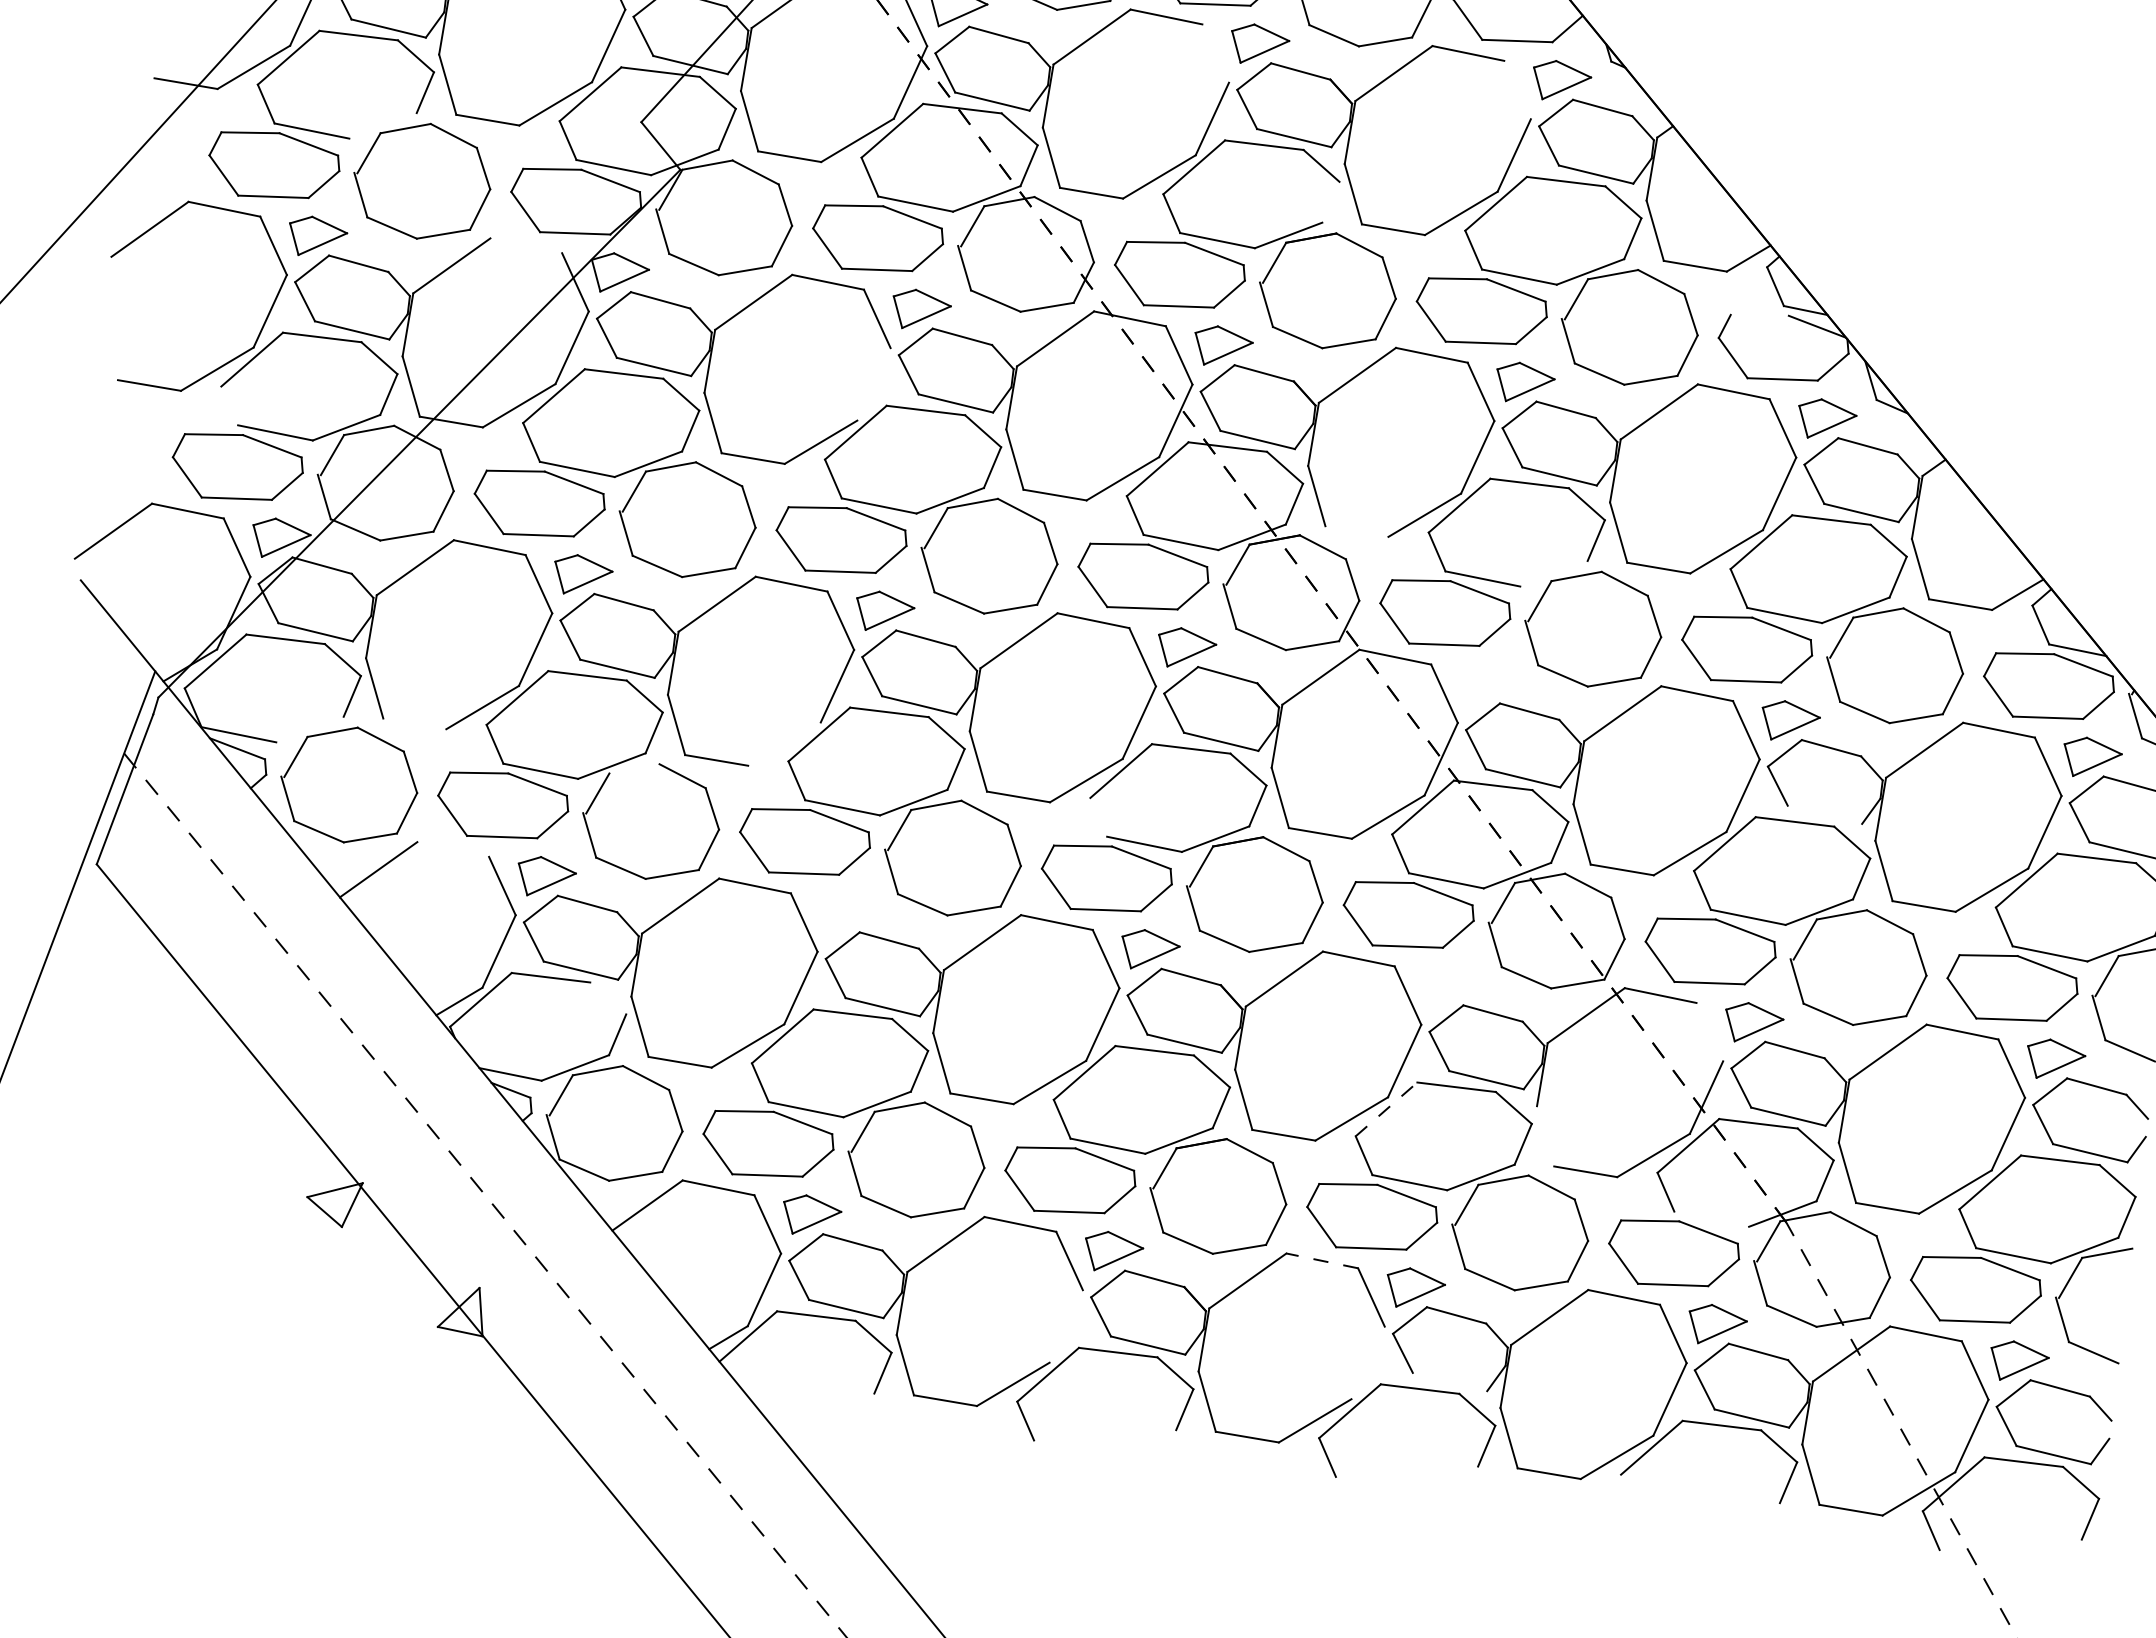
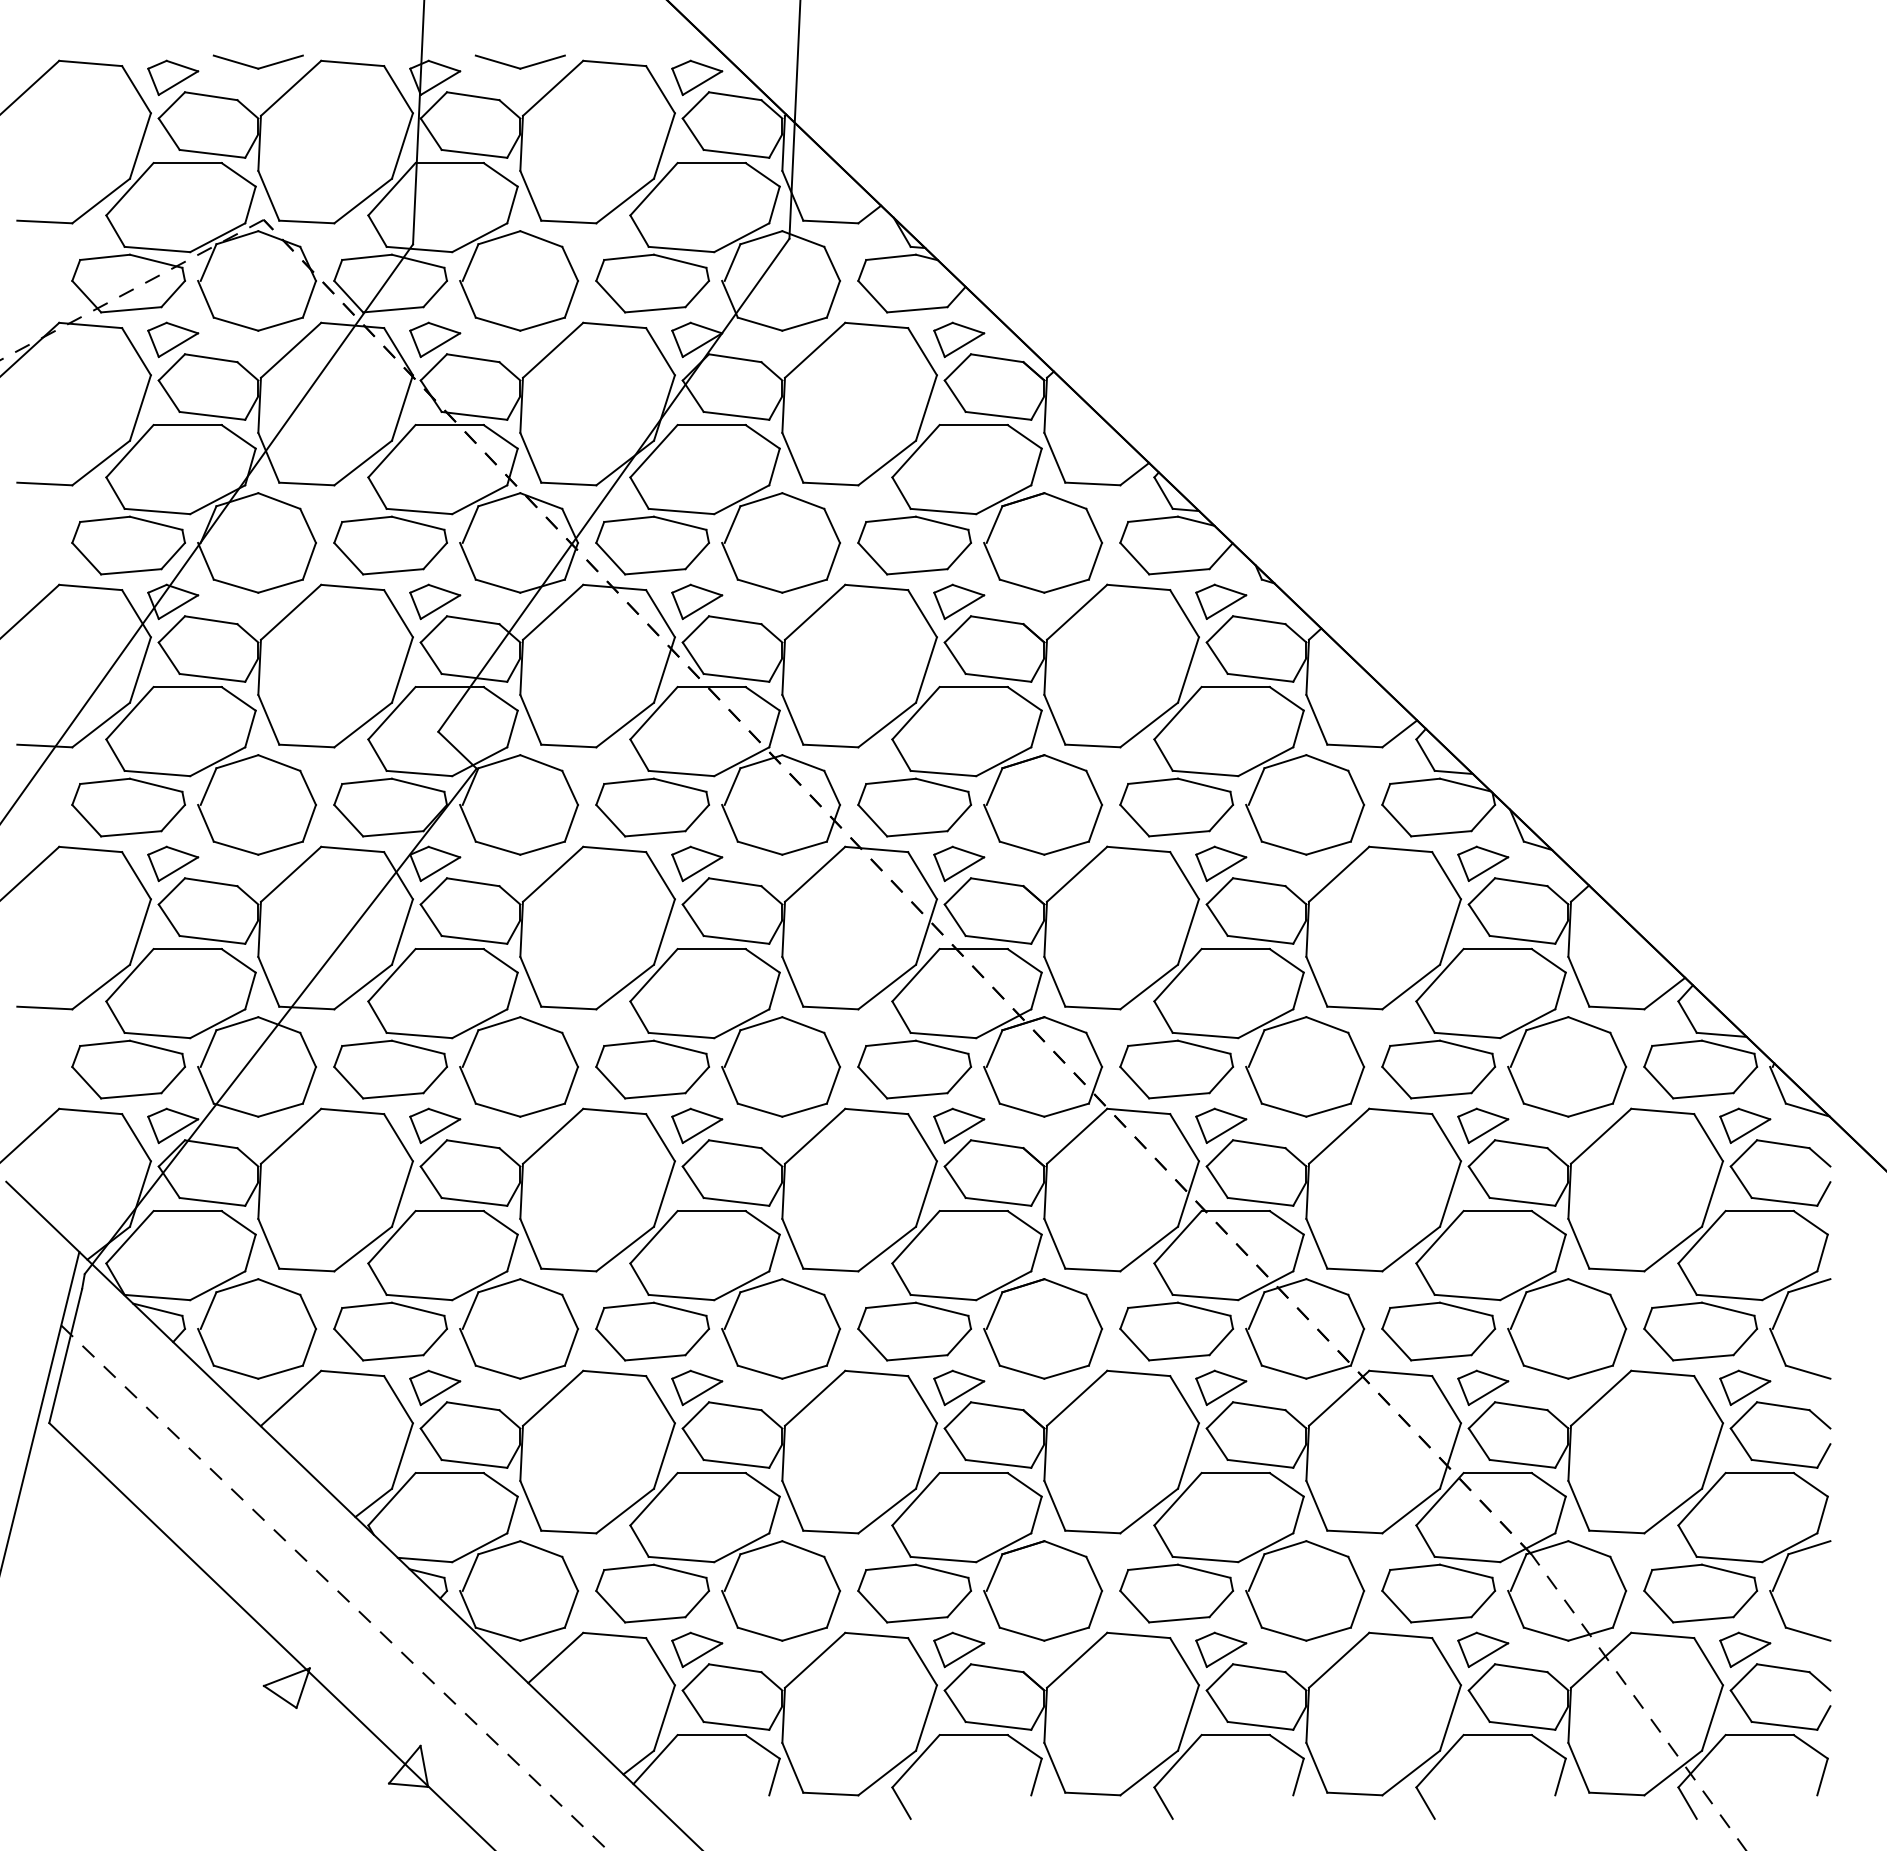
line: (1215, 53) -> (922, 613), added
line: (1517, 89) -> (1184, 613), added
line: (382, 125) -> (217, 761), added
line: (1330, 201) -> (1036, 728), added
line: (526, 245) -> (352, 849), added
line: (1760, 314) -> (1415, 780), added
line: (872, 383) -> (663, 931), added
line: (229, 405) -> (115, 1016), added
line: (1356, 530) -> (1092, 1007), added
line: (1553, 573) -> (1265, 1023), added
part: (1488, 684) -> (1221, 1125), added
line: (414, 723) -> (306, 1269), added
line: (309, 729) -> (217, 1285), added
line: (783, 743) -> (624, 1248), added
line: (634, 768) -> (499, 1285), added
line: (1824, 814) -> (1522, 1201), added
line: (1098, 816) -> (901, 1278), added
line: (453, 849) -> (352, 1373), added
part: (848, 913) -> (697, 1387), added
part: (1452, 986) -> (1221, 1387), added
line: (608, 997) -> (500, 1484), added
line: (1709, 1031) -> (1446, 1399), added
line: (1387, 1108) -> (1178, 1498), dashed -> solid
line: (1545, 1135) -> (1316, 1505), added
line: (1711, 1219) -> (1467, 1559), added
line: (1322, 1260) -> (1138, 1635), dashed -> solid
line: (1065, 1325) -> (925, 1717), added
line: (1368, 1362) -> (1188, 1717), added
line: (1450, 1381) -> (1260, 1725), added
line: (1629, 1493) -> (1425, 1802), added

